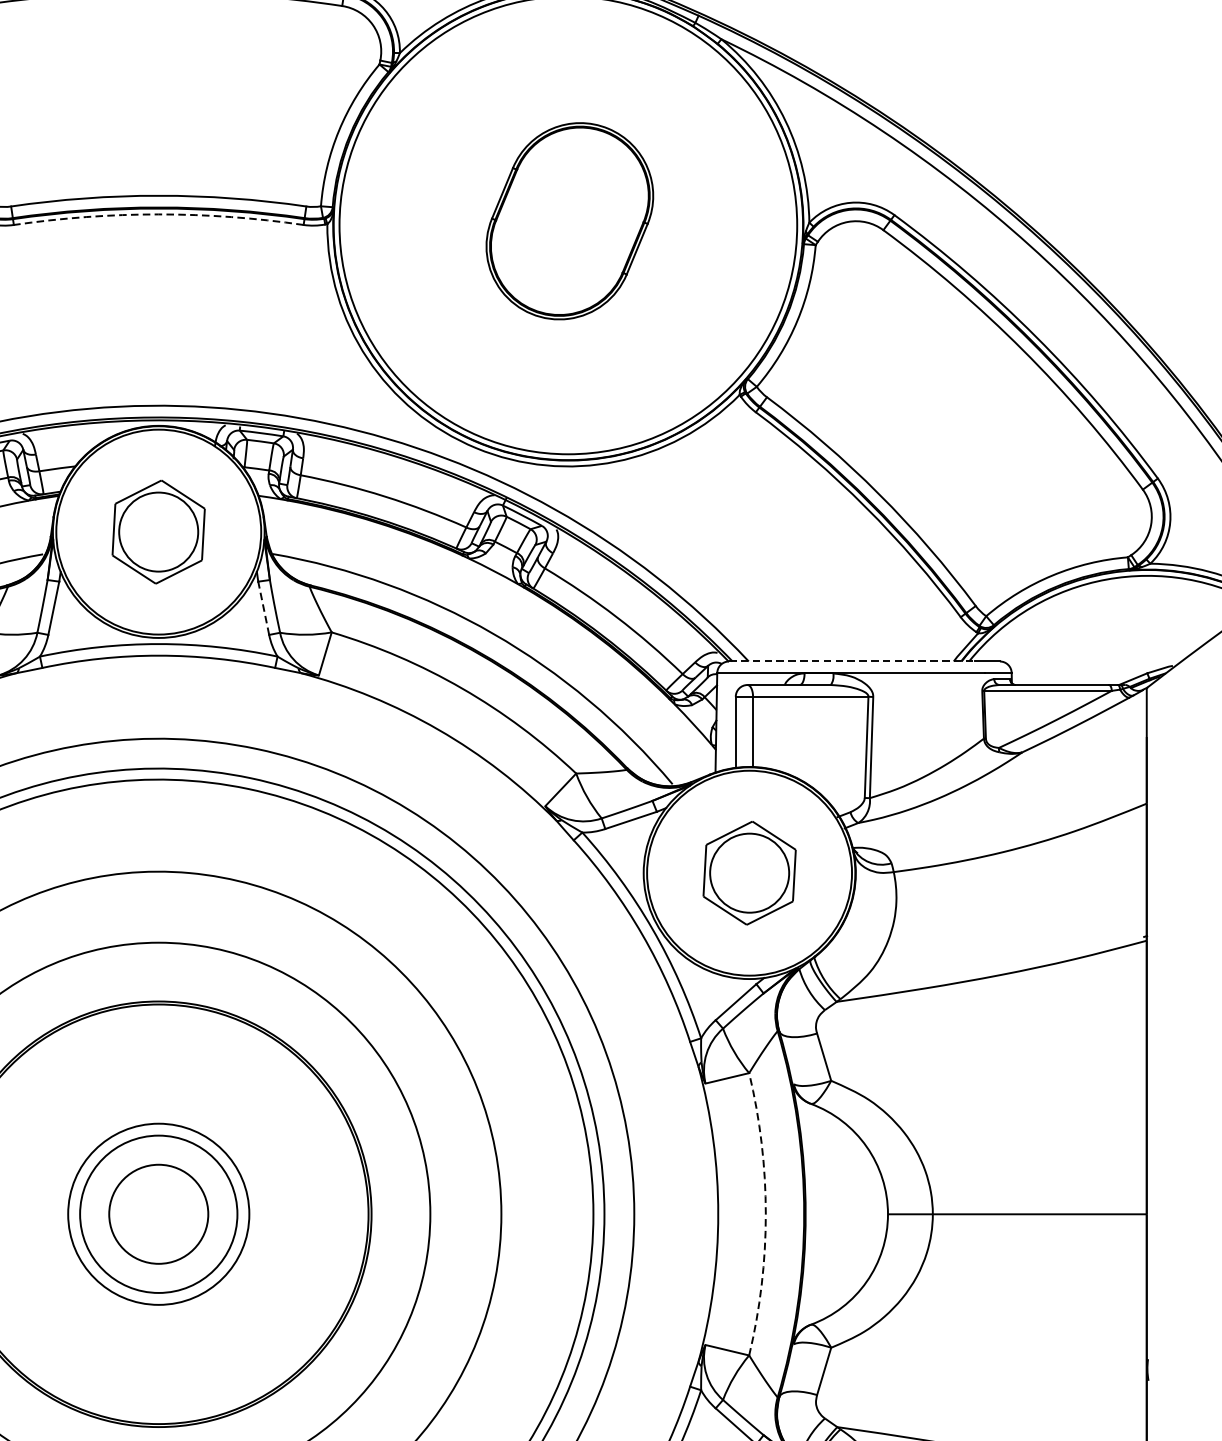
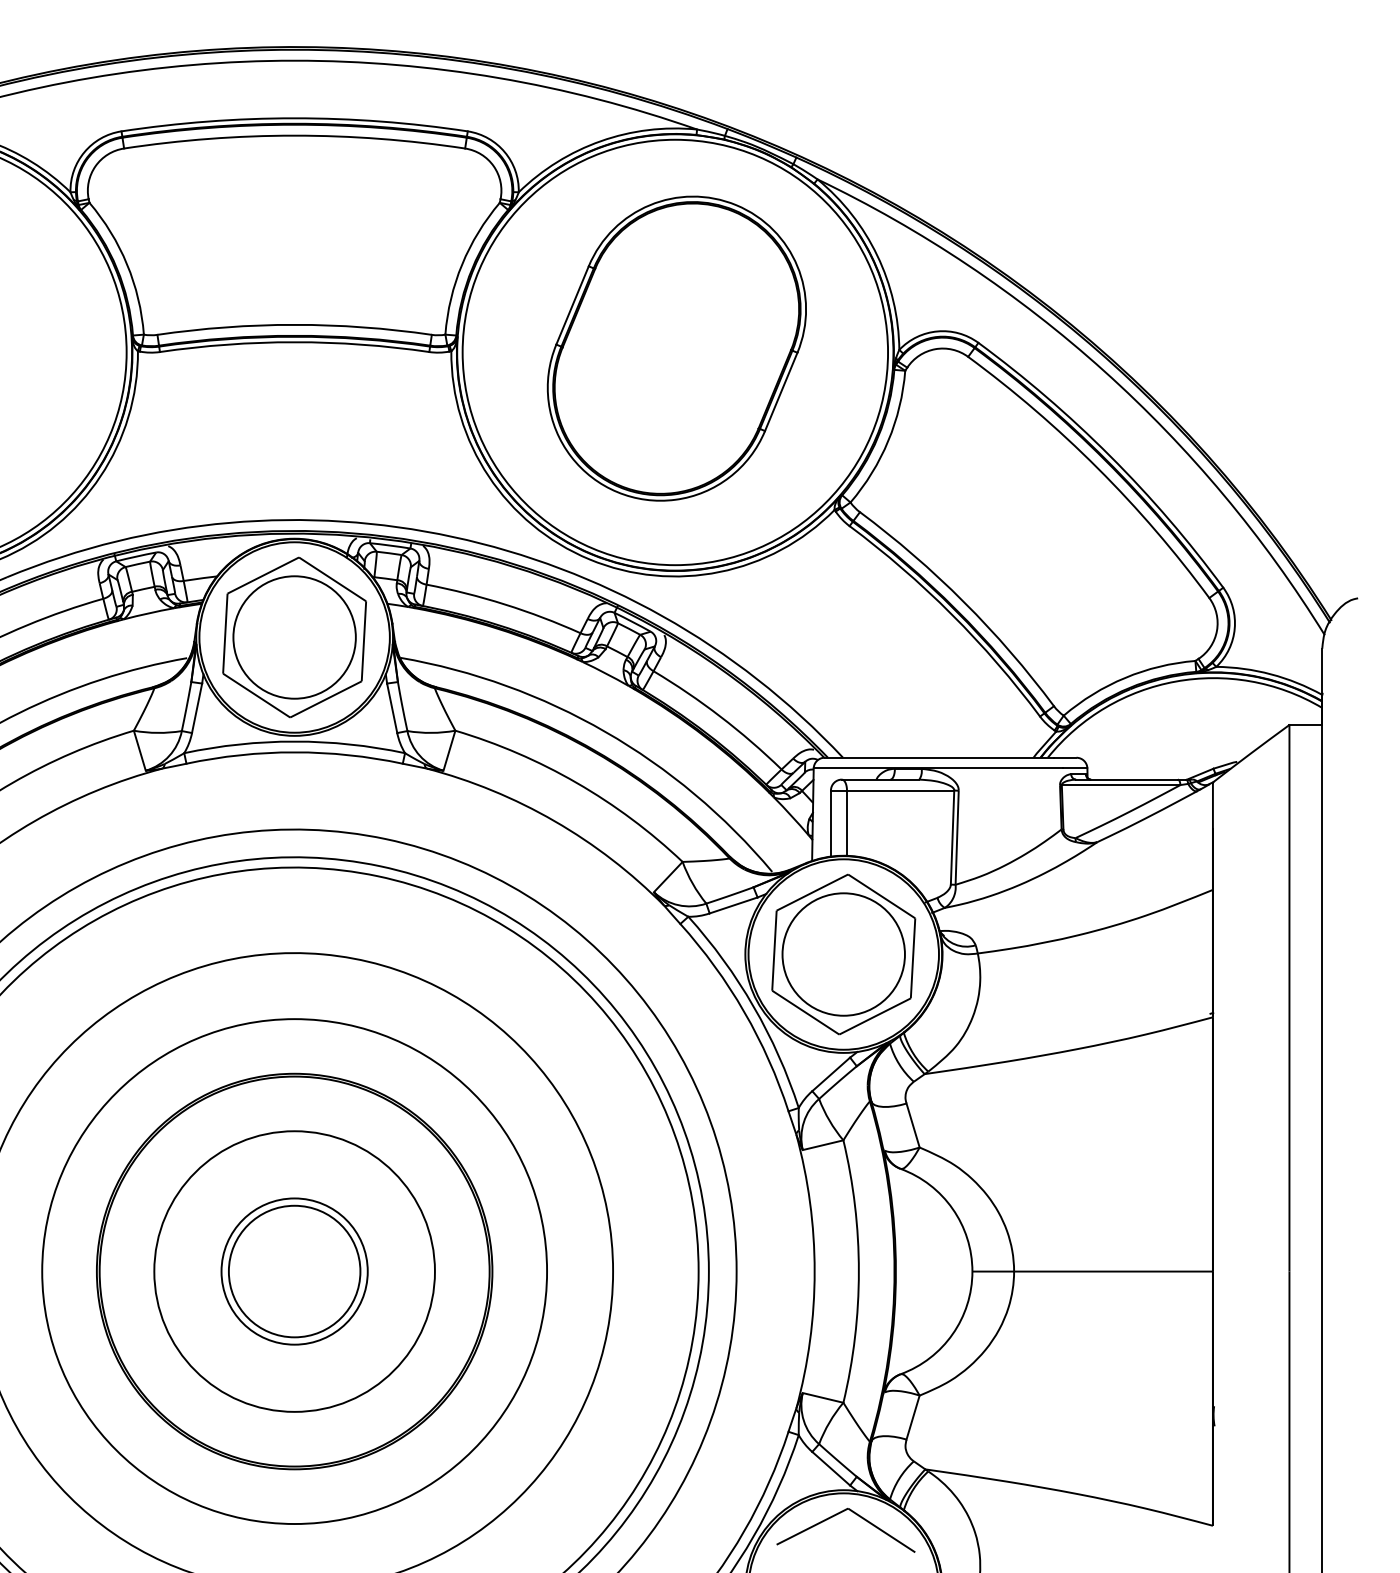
arc: (158, 214) -> (294, 342), dashed -> solid
part: (569, 221) -> (676, 348), size x1.67
part: (158, 532) -> (294, 637), size x1.67
line: (264, 607) -> (392, 707), dashed -> solid
line: (852, 661) -> (939, 757), dashed -> solid
part: (749, 873) -> (843, 954), size x1.67
circle: (158, 1214) -> (294, 1271), size x1.43
circle: (158, 1214) -> (294, 1271), size x1.67
arc: (765, 1214) -> (858, 1271), dashed -> solid

